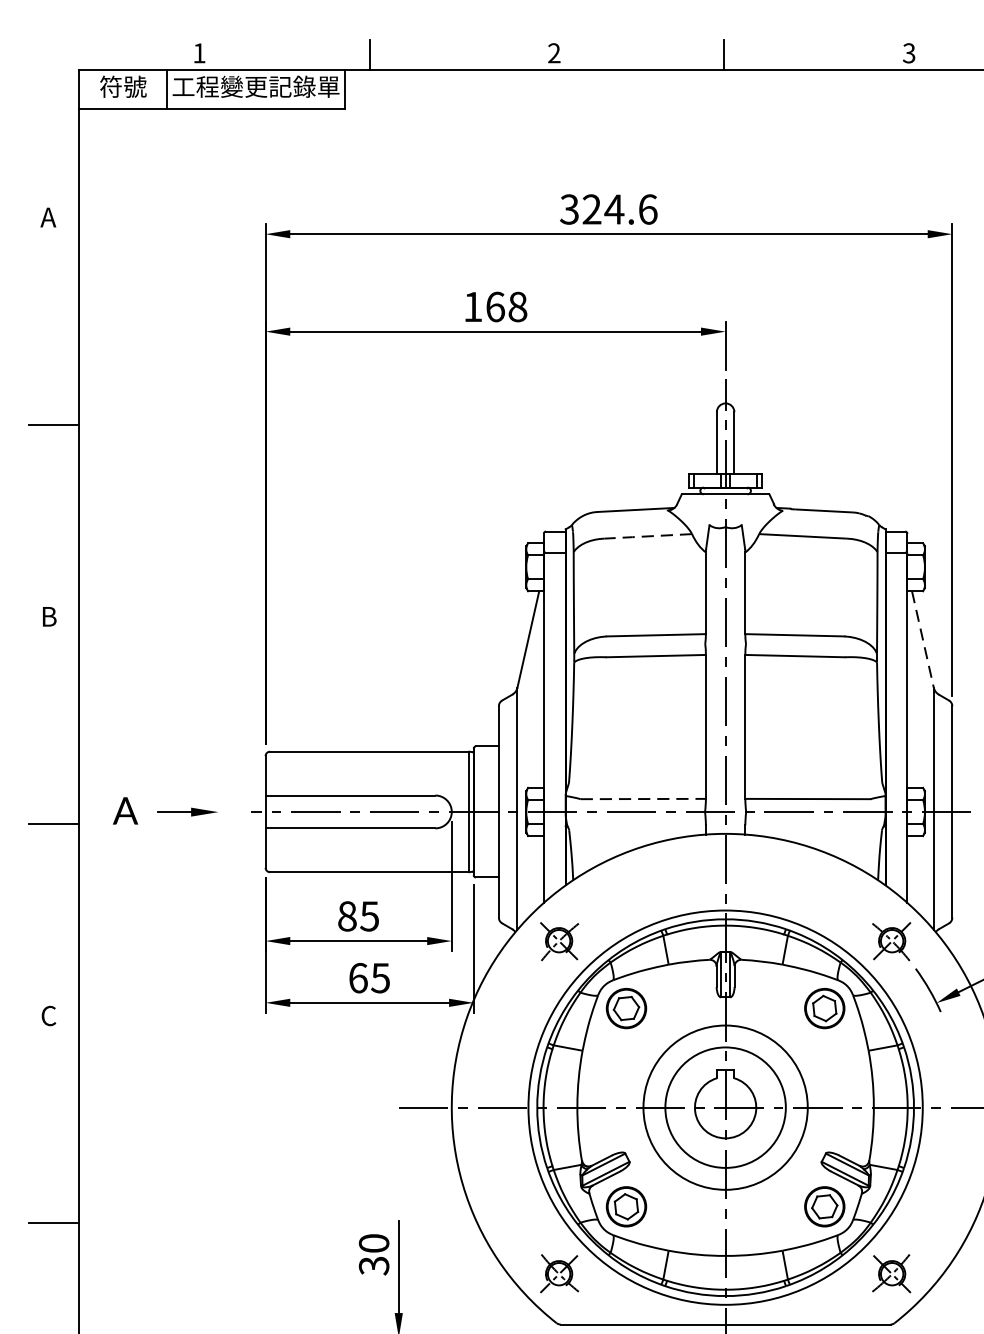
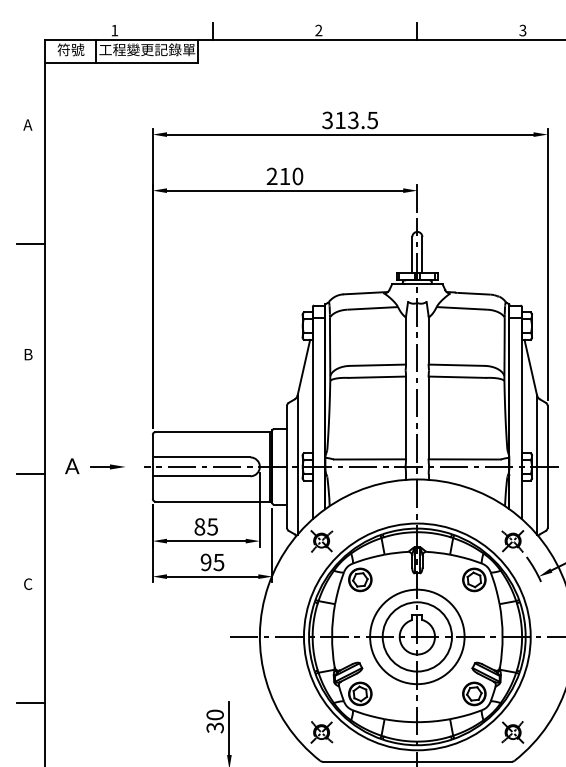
text: (619, 209) -> (356, 120), 324.6 -> 313.5
text: (494, 307) -> (284, 176), 168 -> 210
line: (645, 536) -> (371, 308), dashed -> solid
line: (922, 640) -> (530, 368), dashed -> solid
line: (644, 799) -> (370, 459), dashed -> solid
text: (357, 978) -> (205, 562), 65 -> 95

